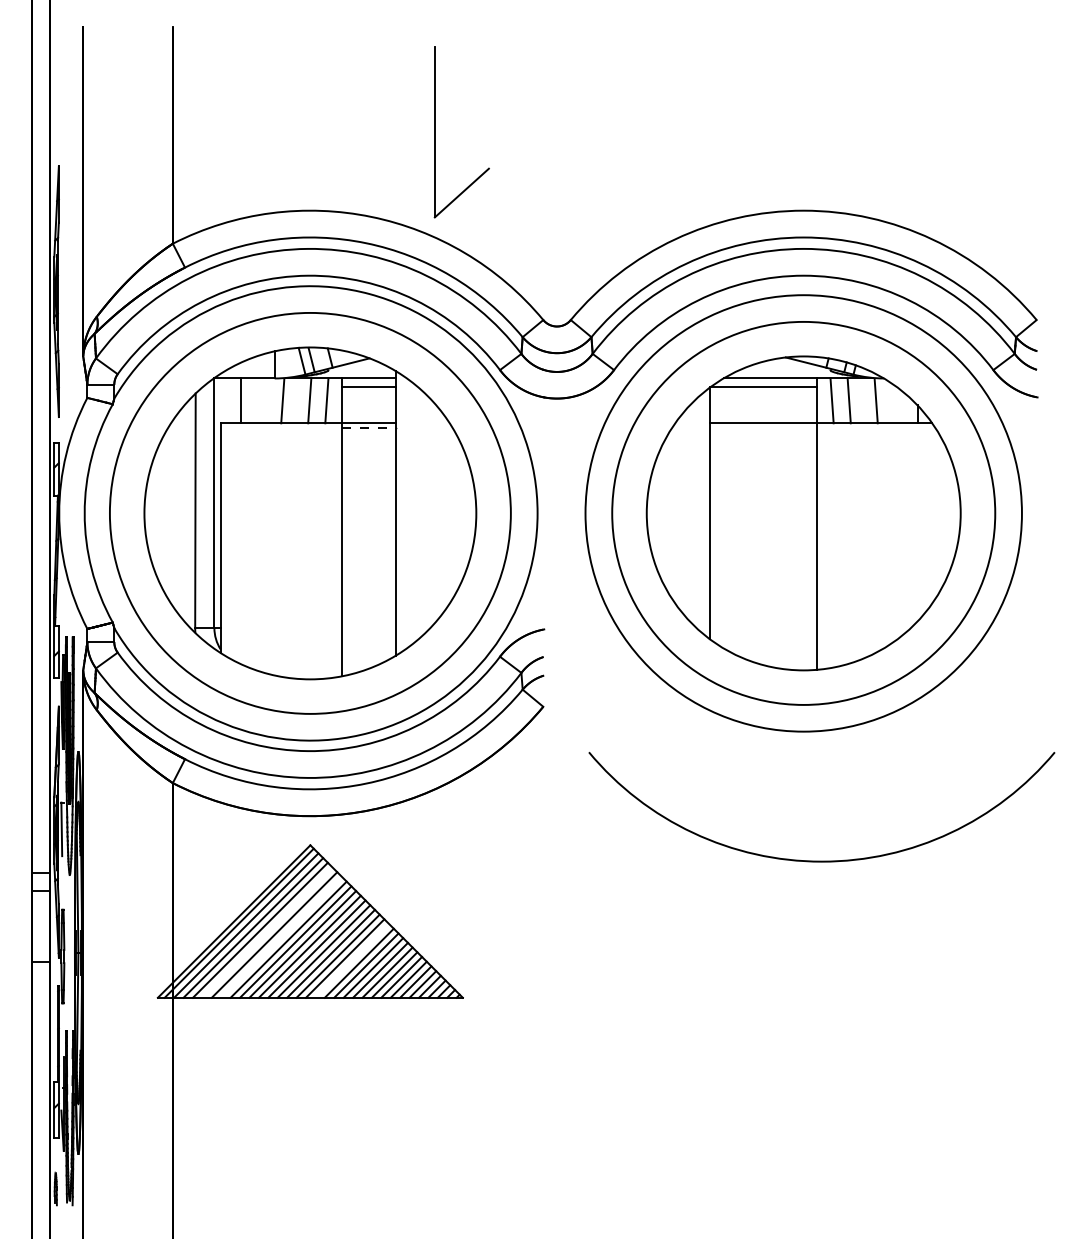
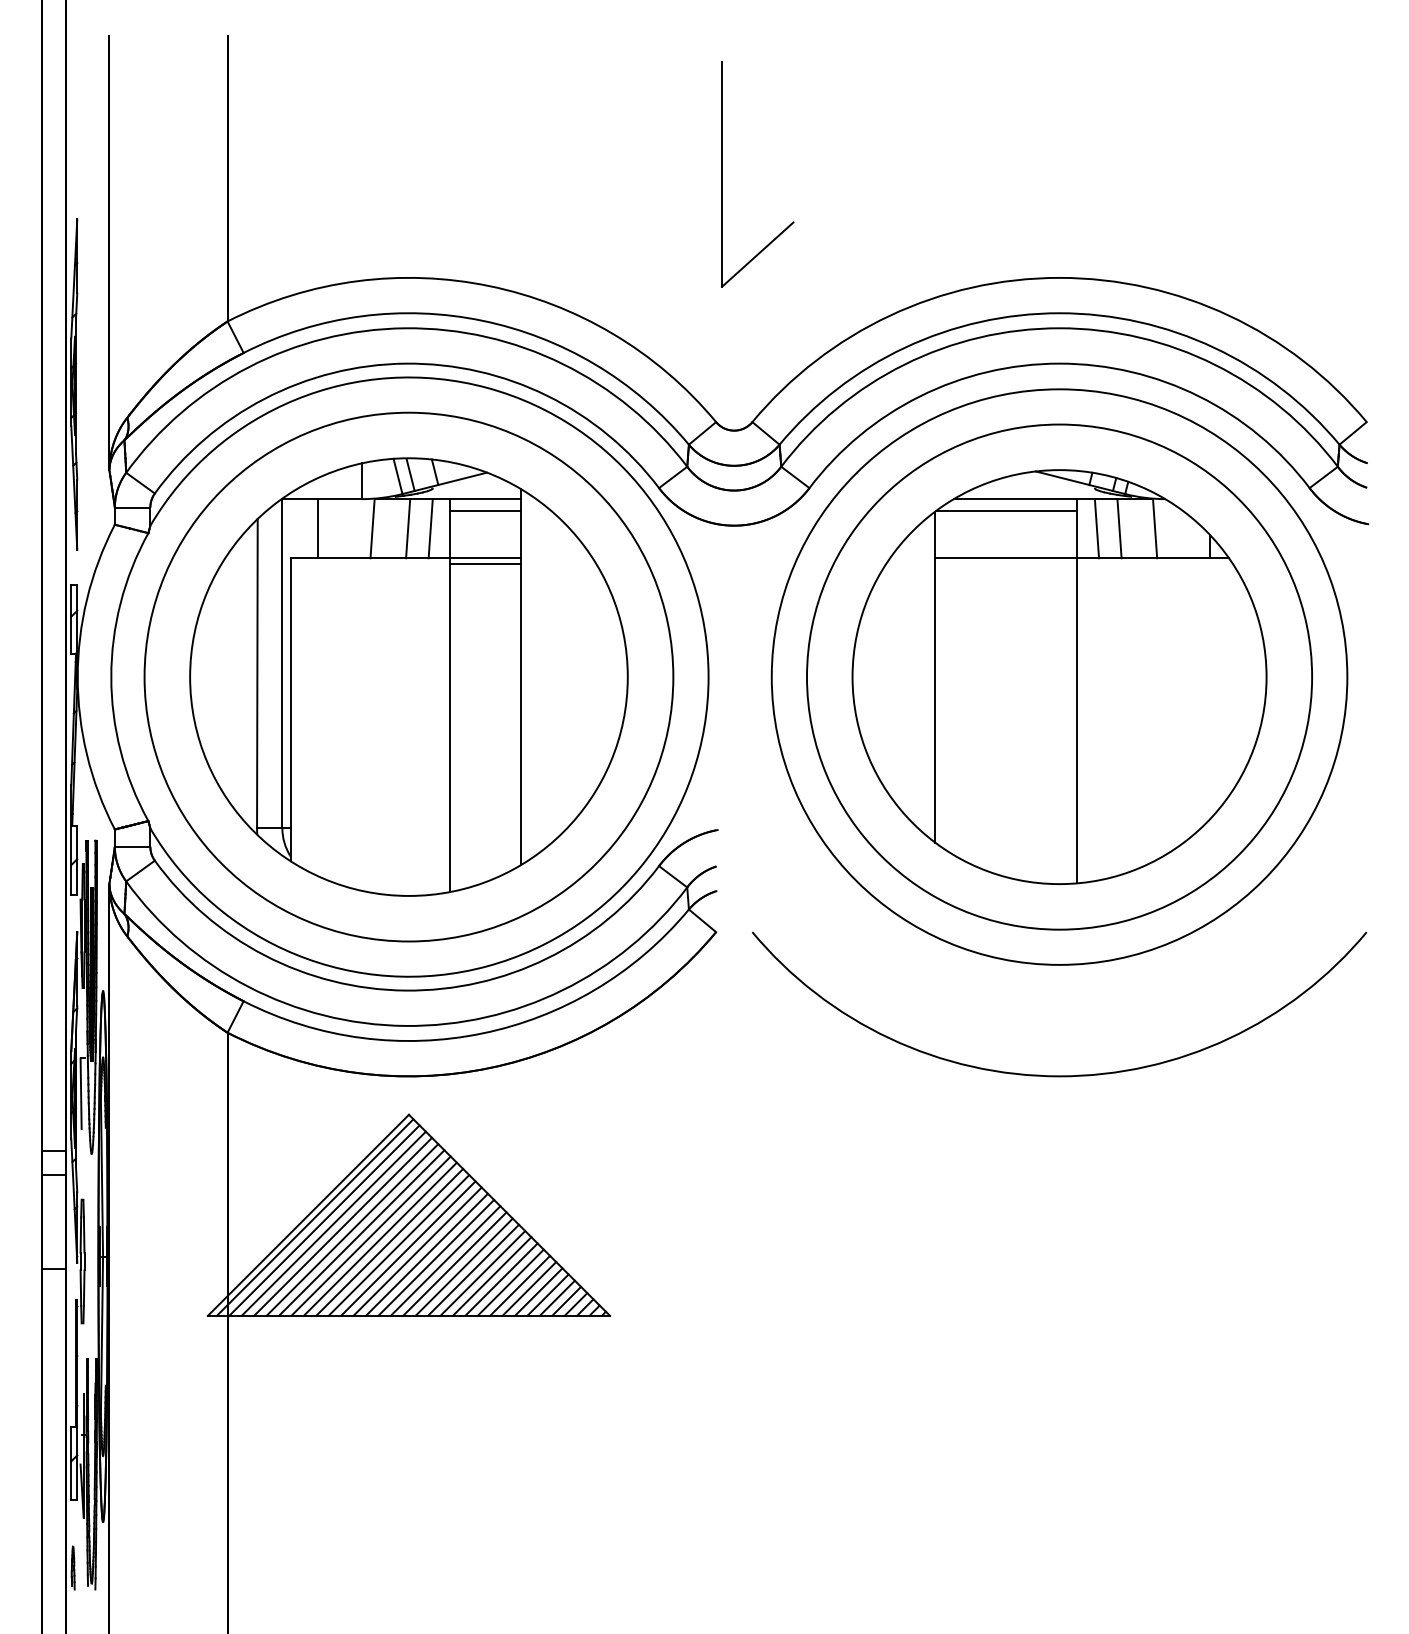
part: (435, 132) -> (722, 174), moved
line: (369, 428) -> (486, 564), dashed -> solid
arc: (821, 861) -> (1059, 1075), moved
line: (267, 932) -> (352, 1229), added
line: (281, 936) -> (370, 1235), added
line: (351, 960) -> (463, 1266), added

